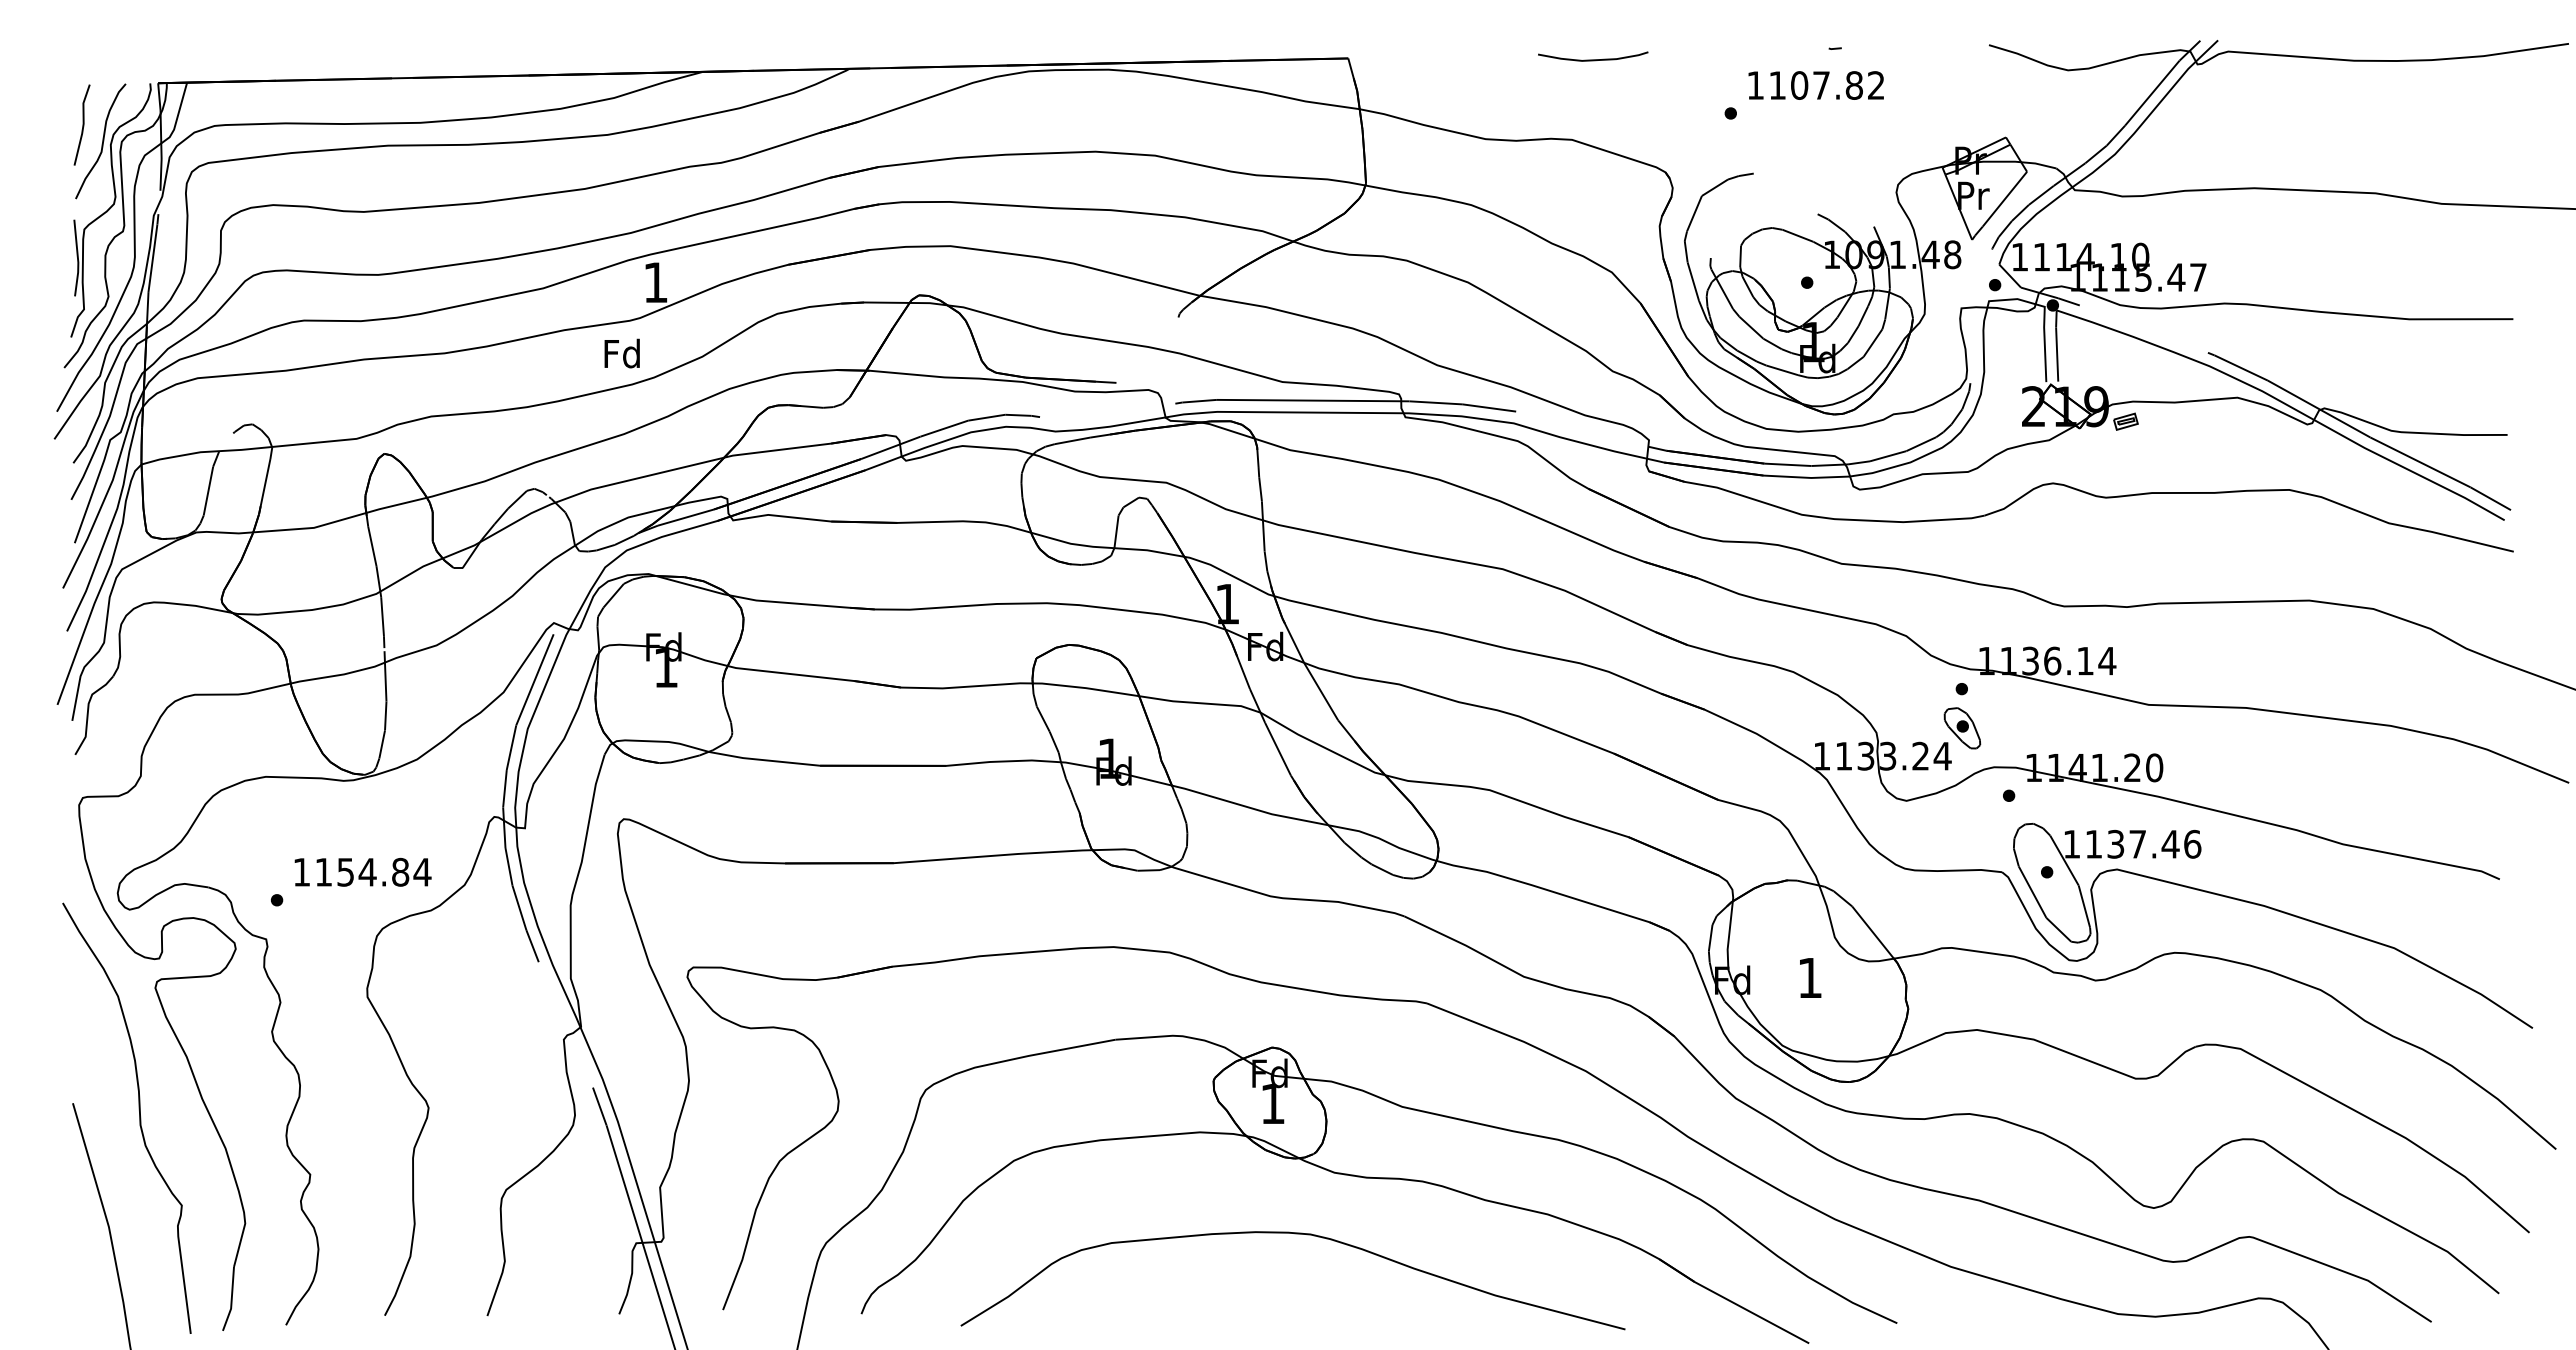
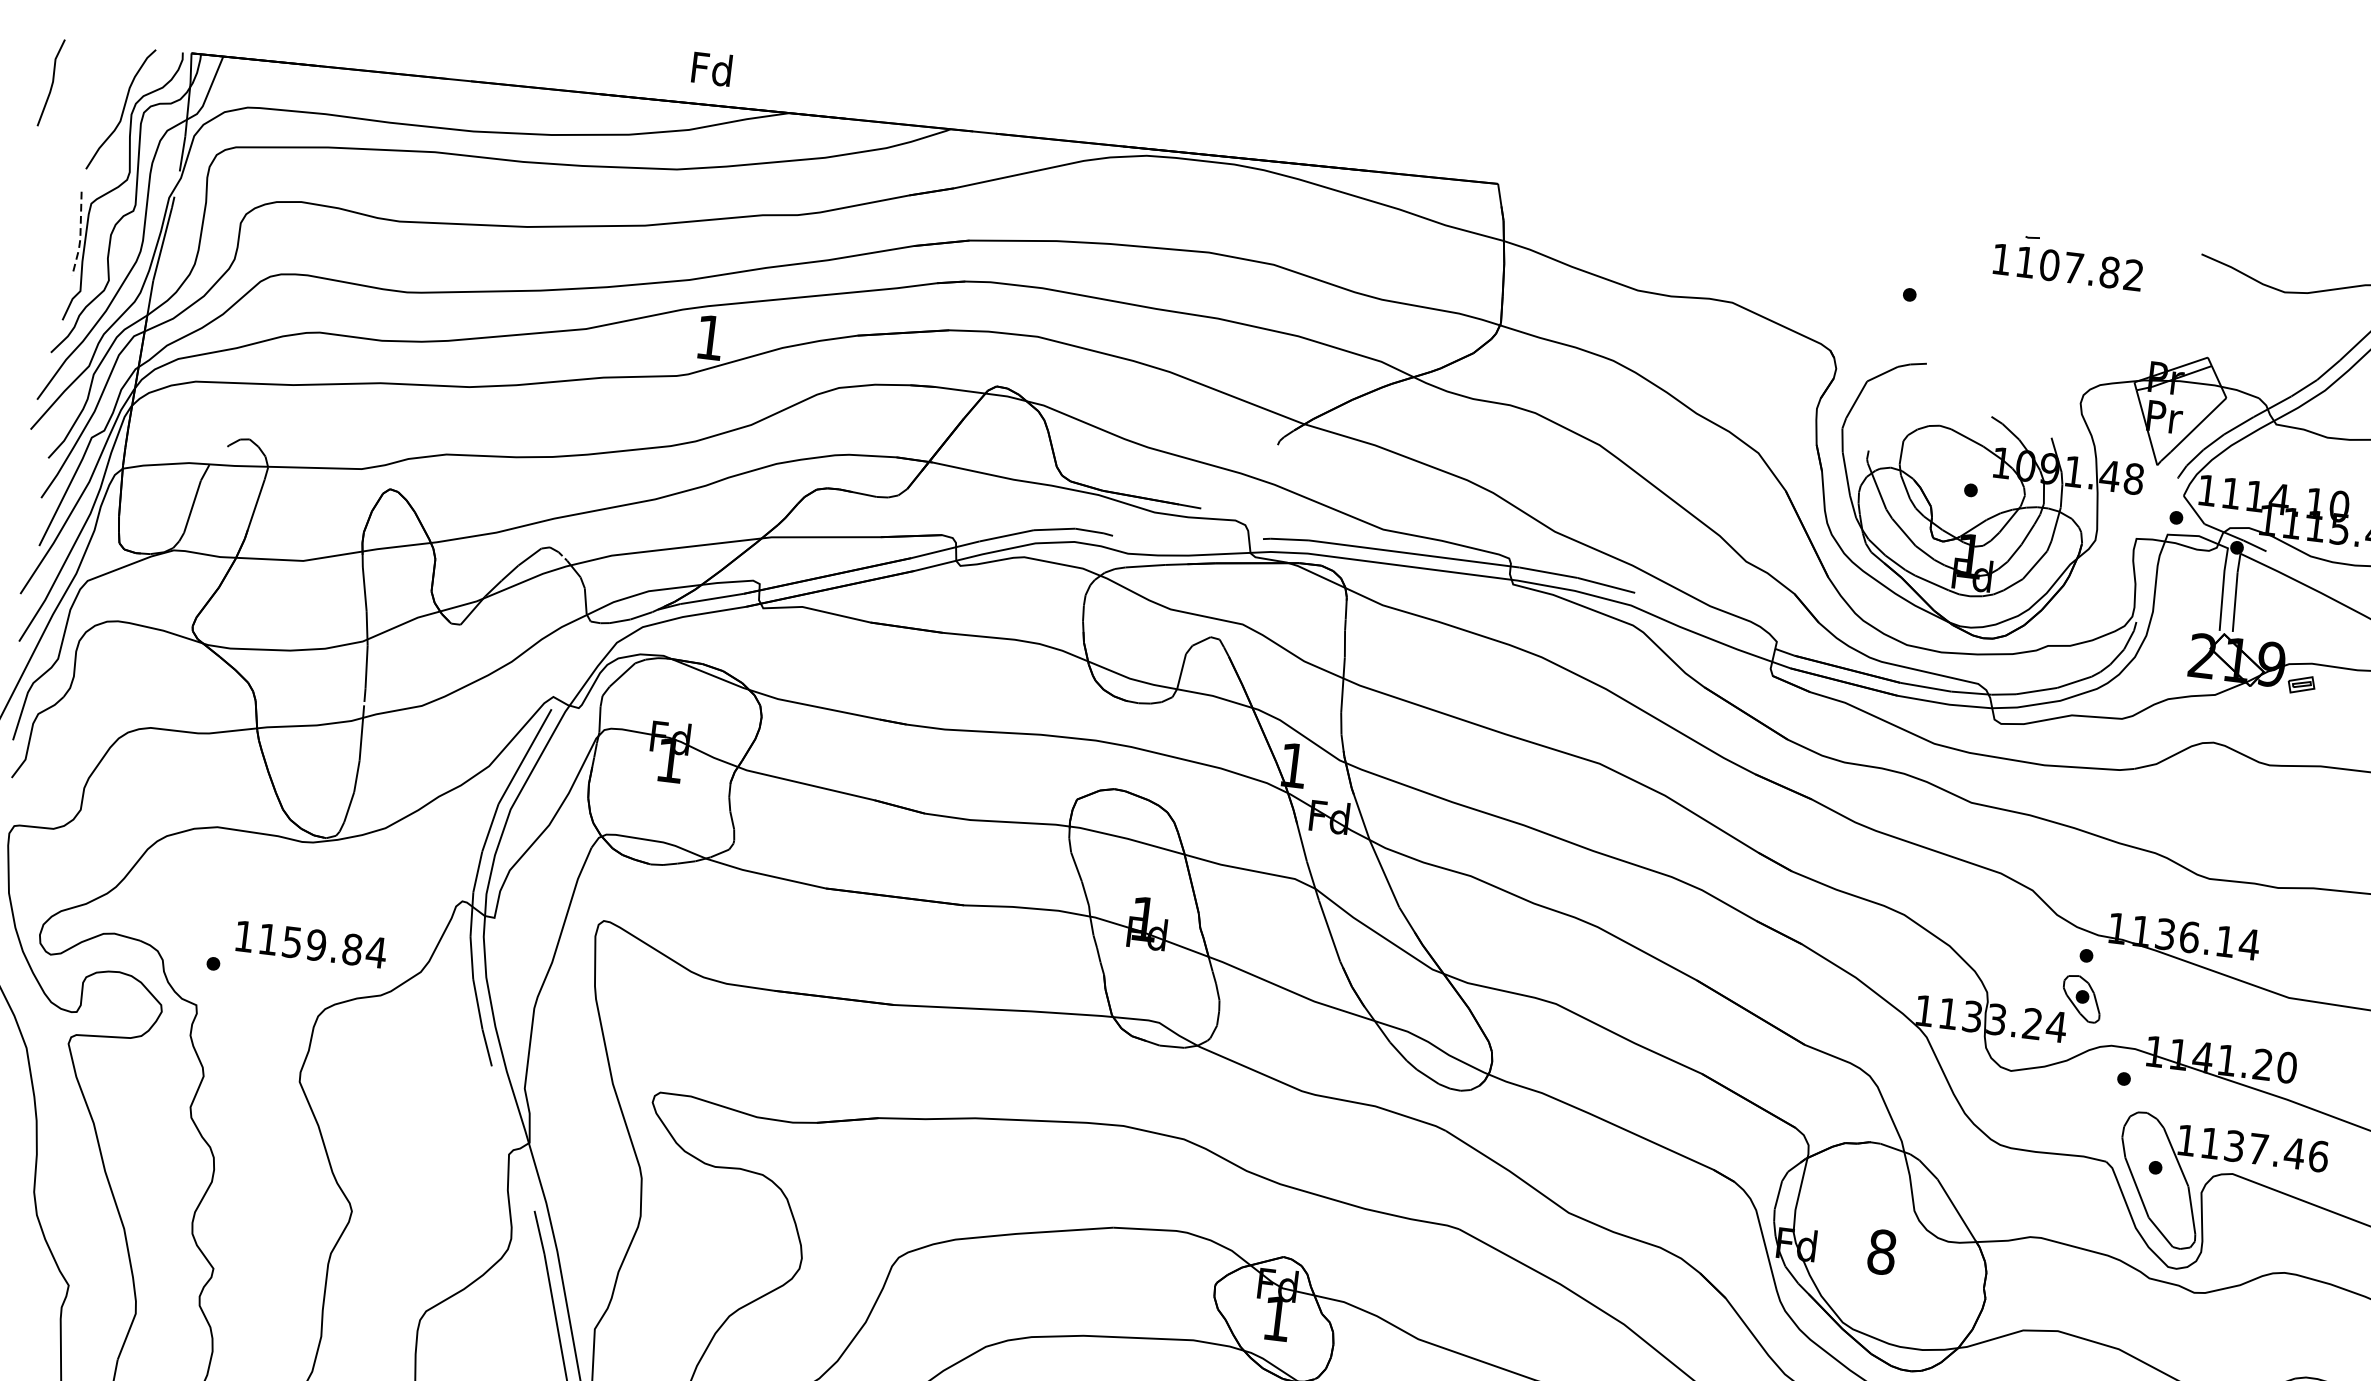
curve: (1593, 59) -> (1766, 217), removed
text: (1815, 85) -> (2067, 267), moved
line: (82, 124) -> (51, 82), moved
line: (78, 259) -> (80, 235), solid -> dashed
text: (621, 353) -> (711, 68), moved
text: (367, 871) -> (316, 944), 1154.84 -> 1159.84
text: (1810, 977) -> (1882, 1251), 1 -> 8

